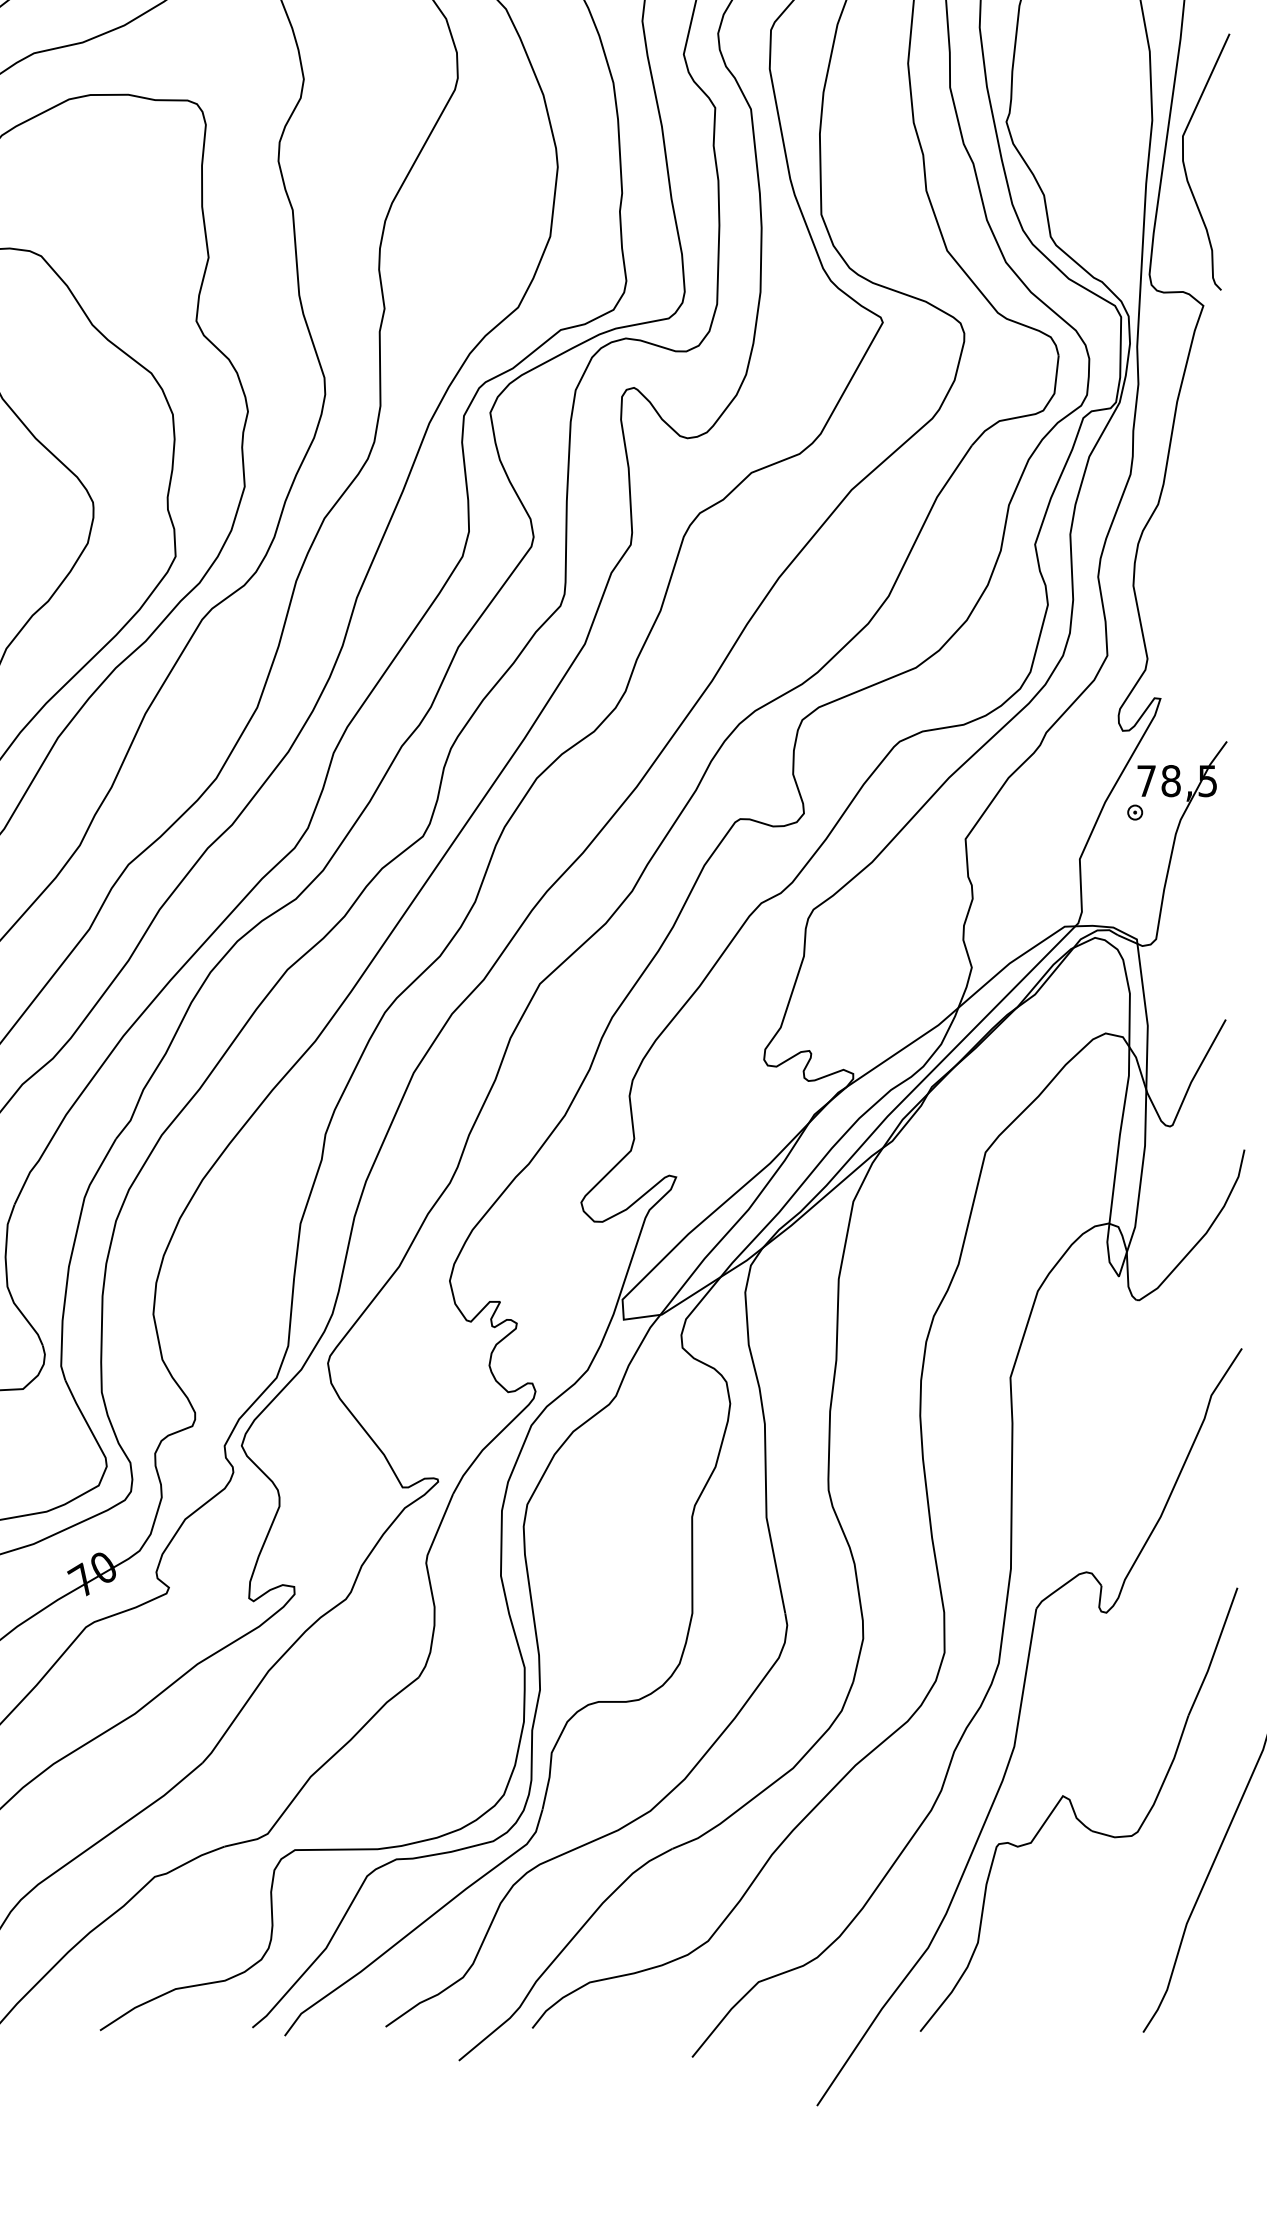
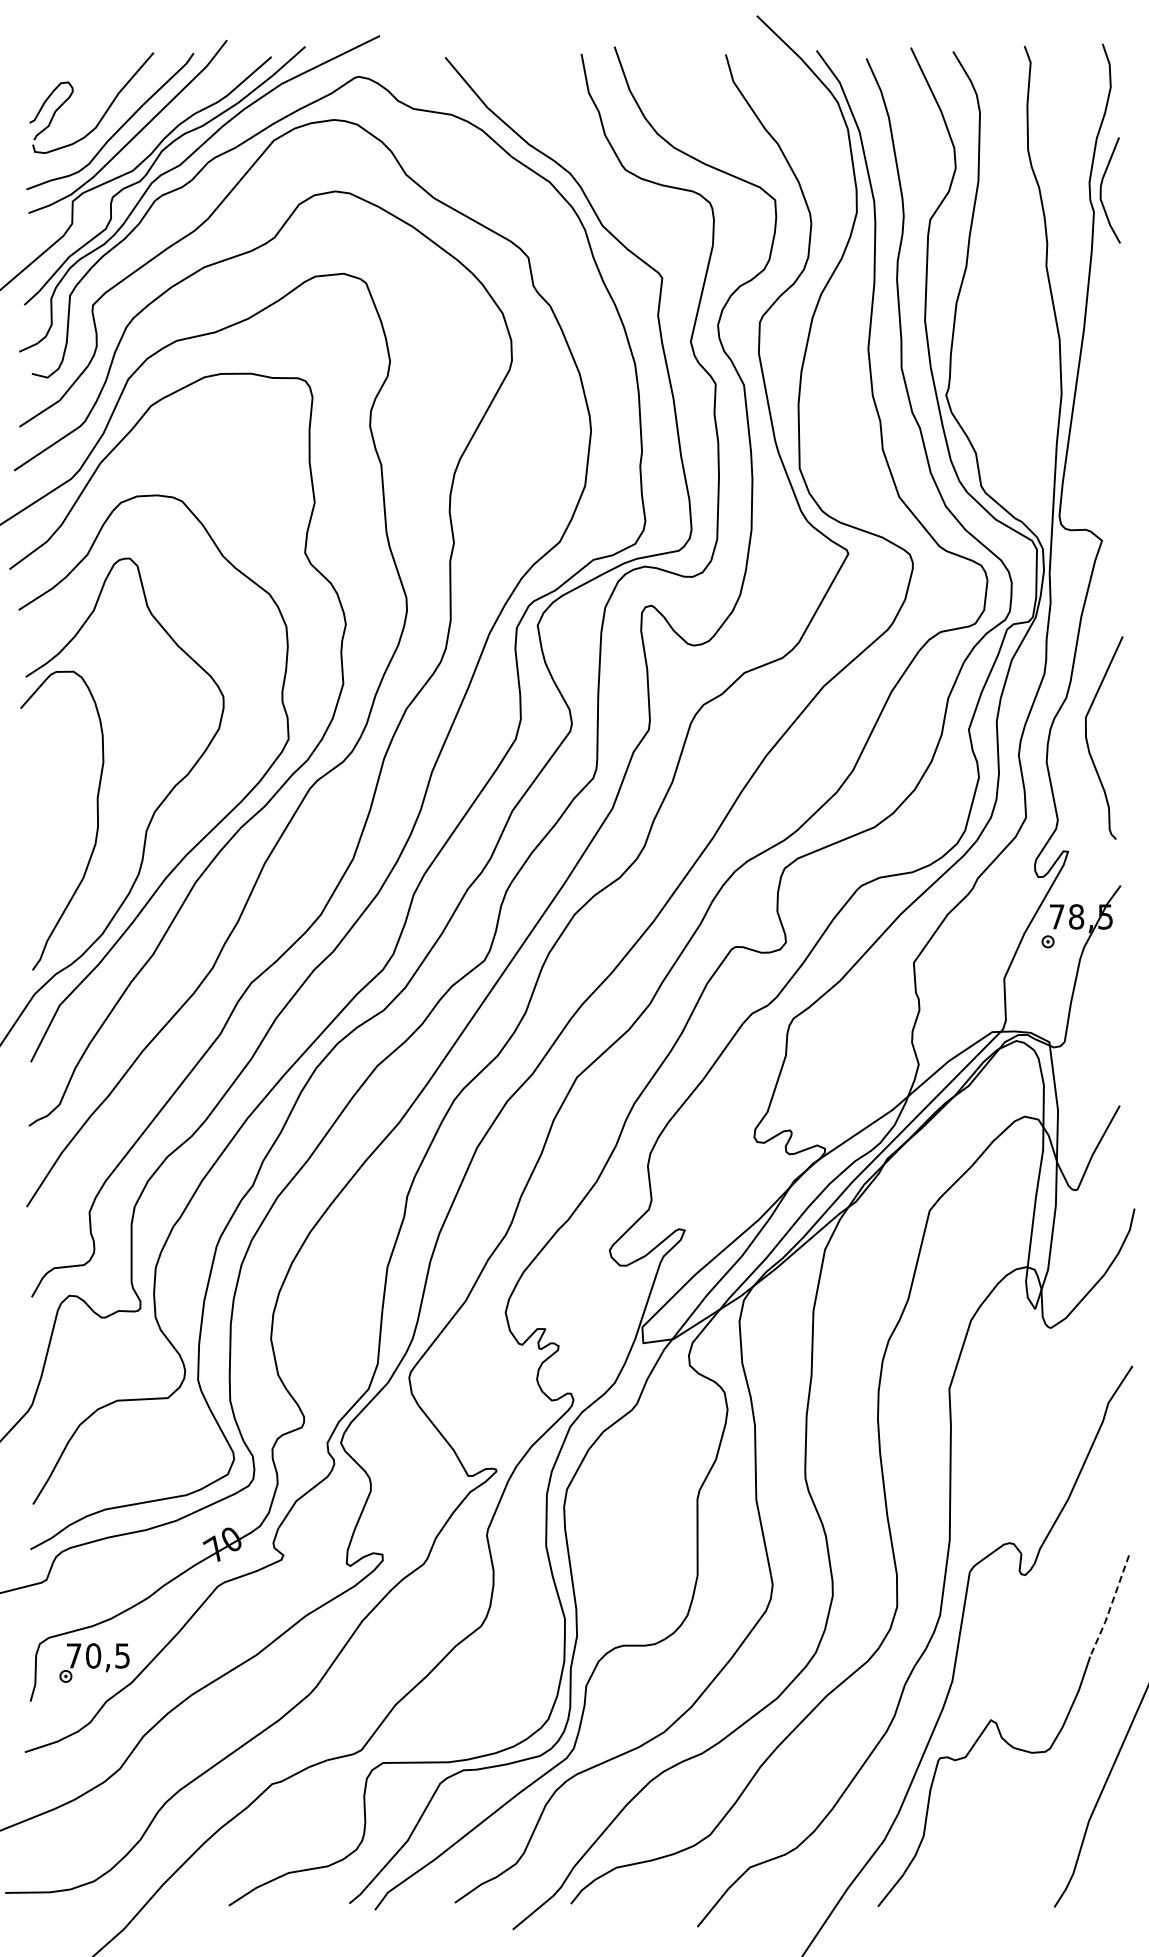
curve: (1186, 167) -> (1088, 742), moved
line: (1214, 1653) -> (1110, 1607), solid -> dashed

